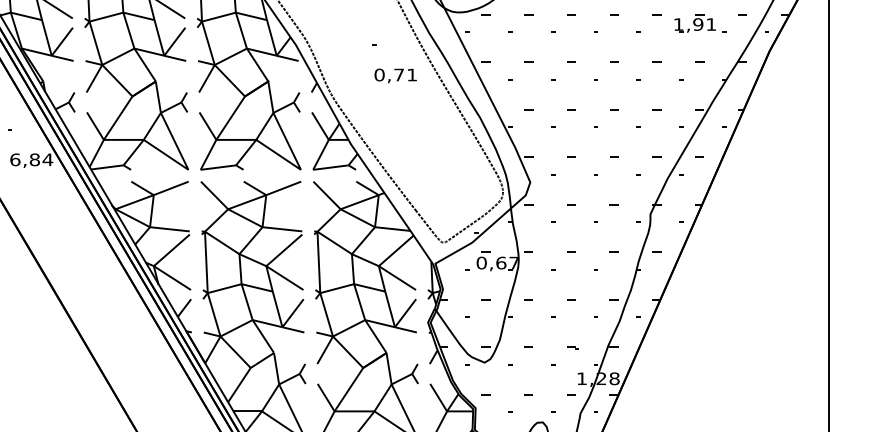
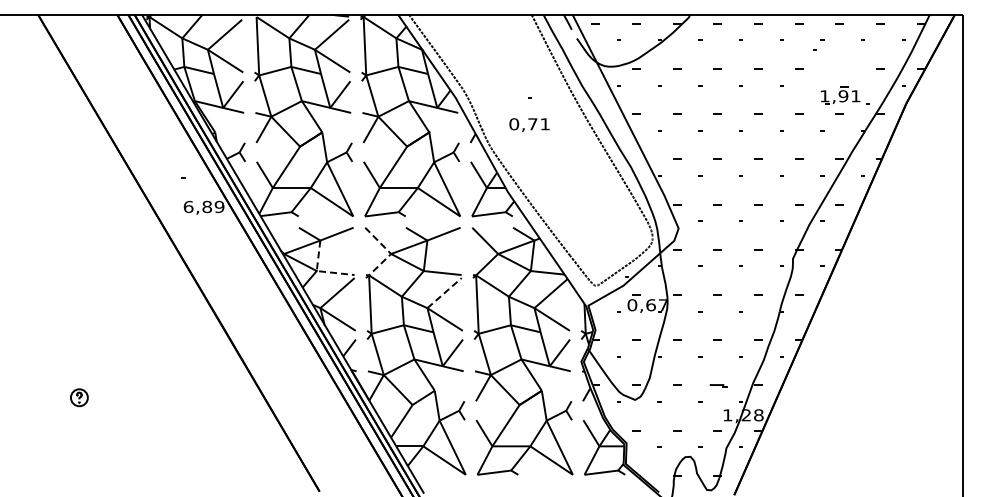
part: (699, 23) -> (844, 95), moved
text: (395, 75) -> (529, 124), moved
text: (47, 159) -> (219, 206), 6,84 -> 6,89
line: (226, 207) -> (389, 252), solid -> dashed
line: (152, 227) -> (319, 271), solid -> dashed
line: (284, 250) -> (444, 293), solid -> dashed
part: (572, 347) -> (718, 385), size x1.6

